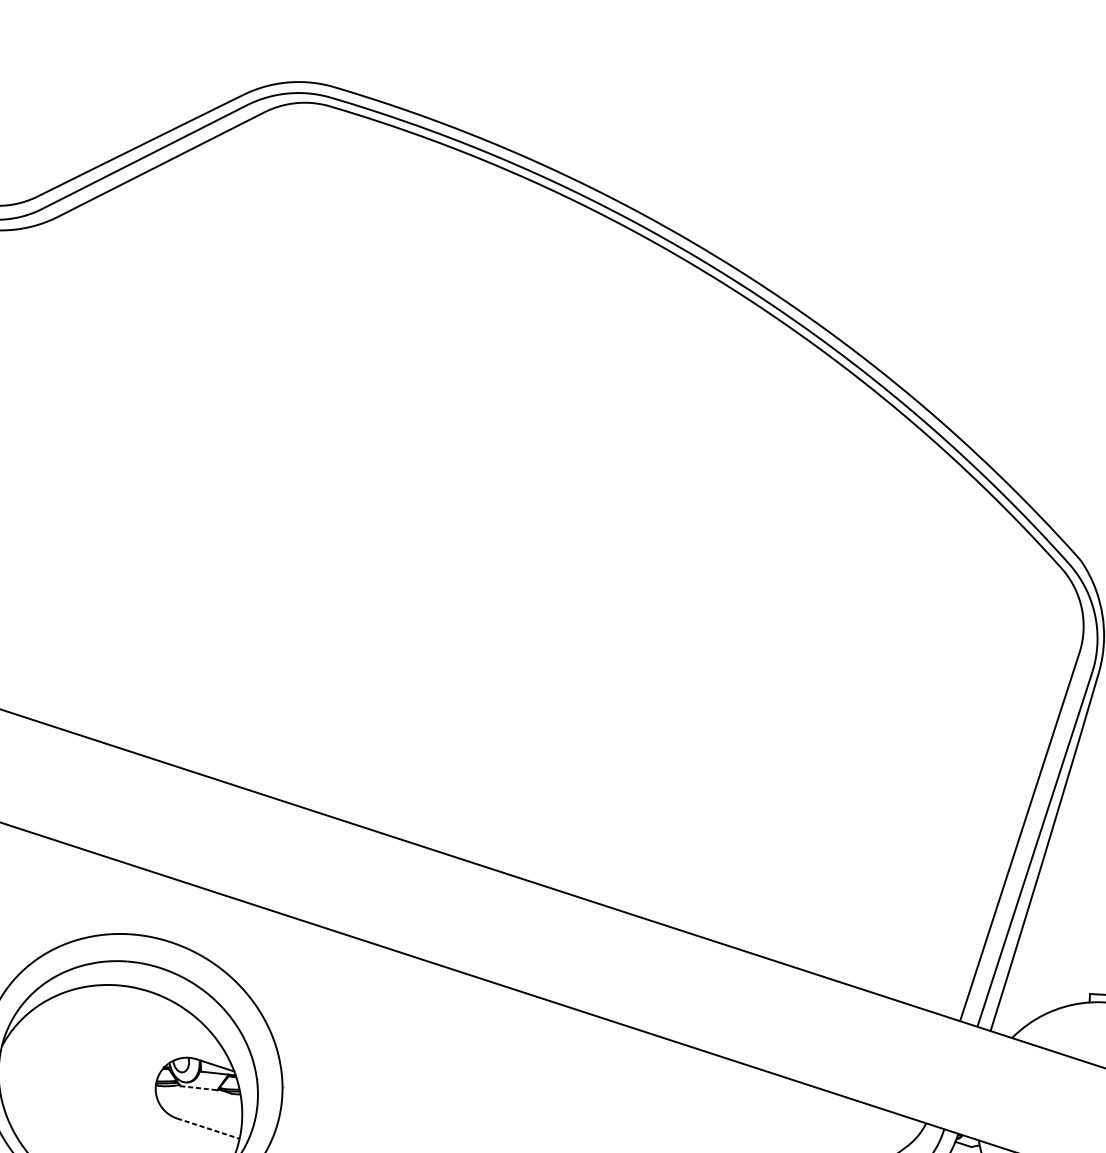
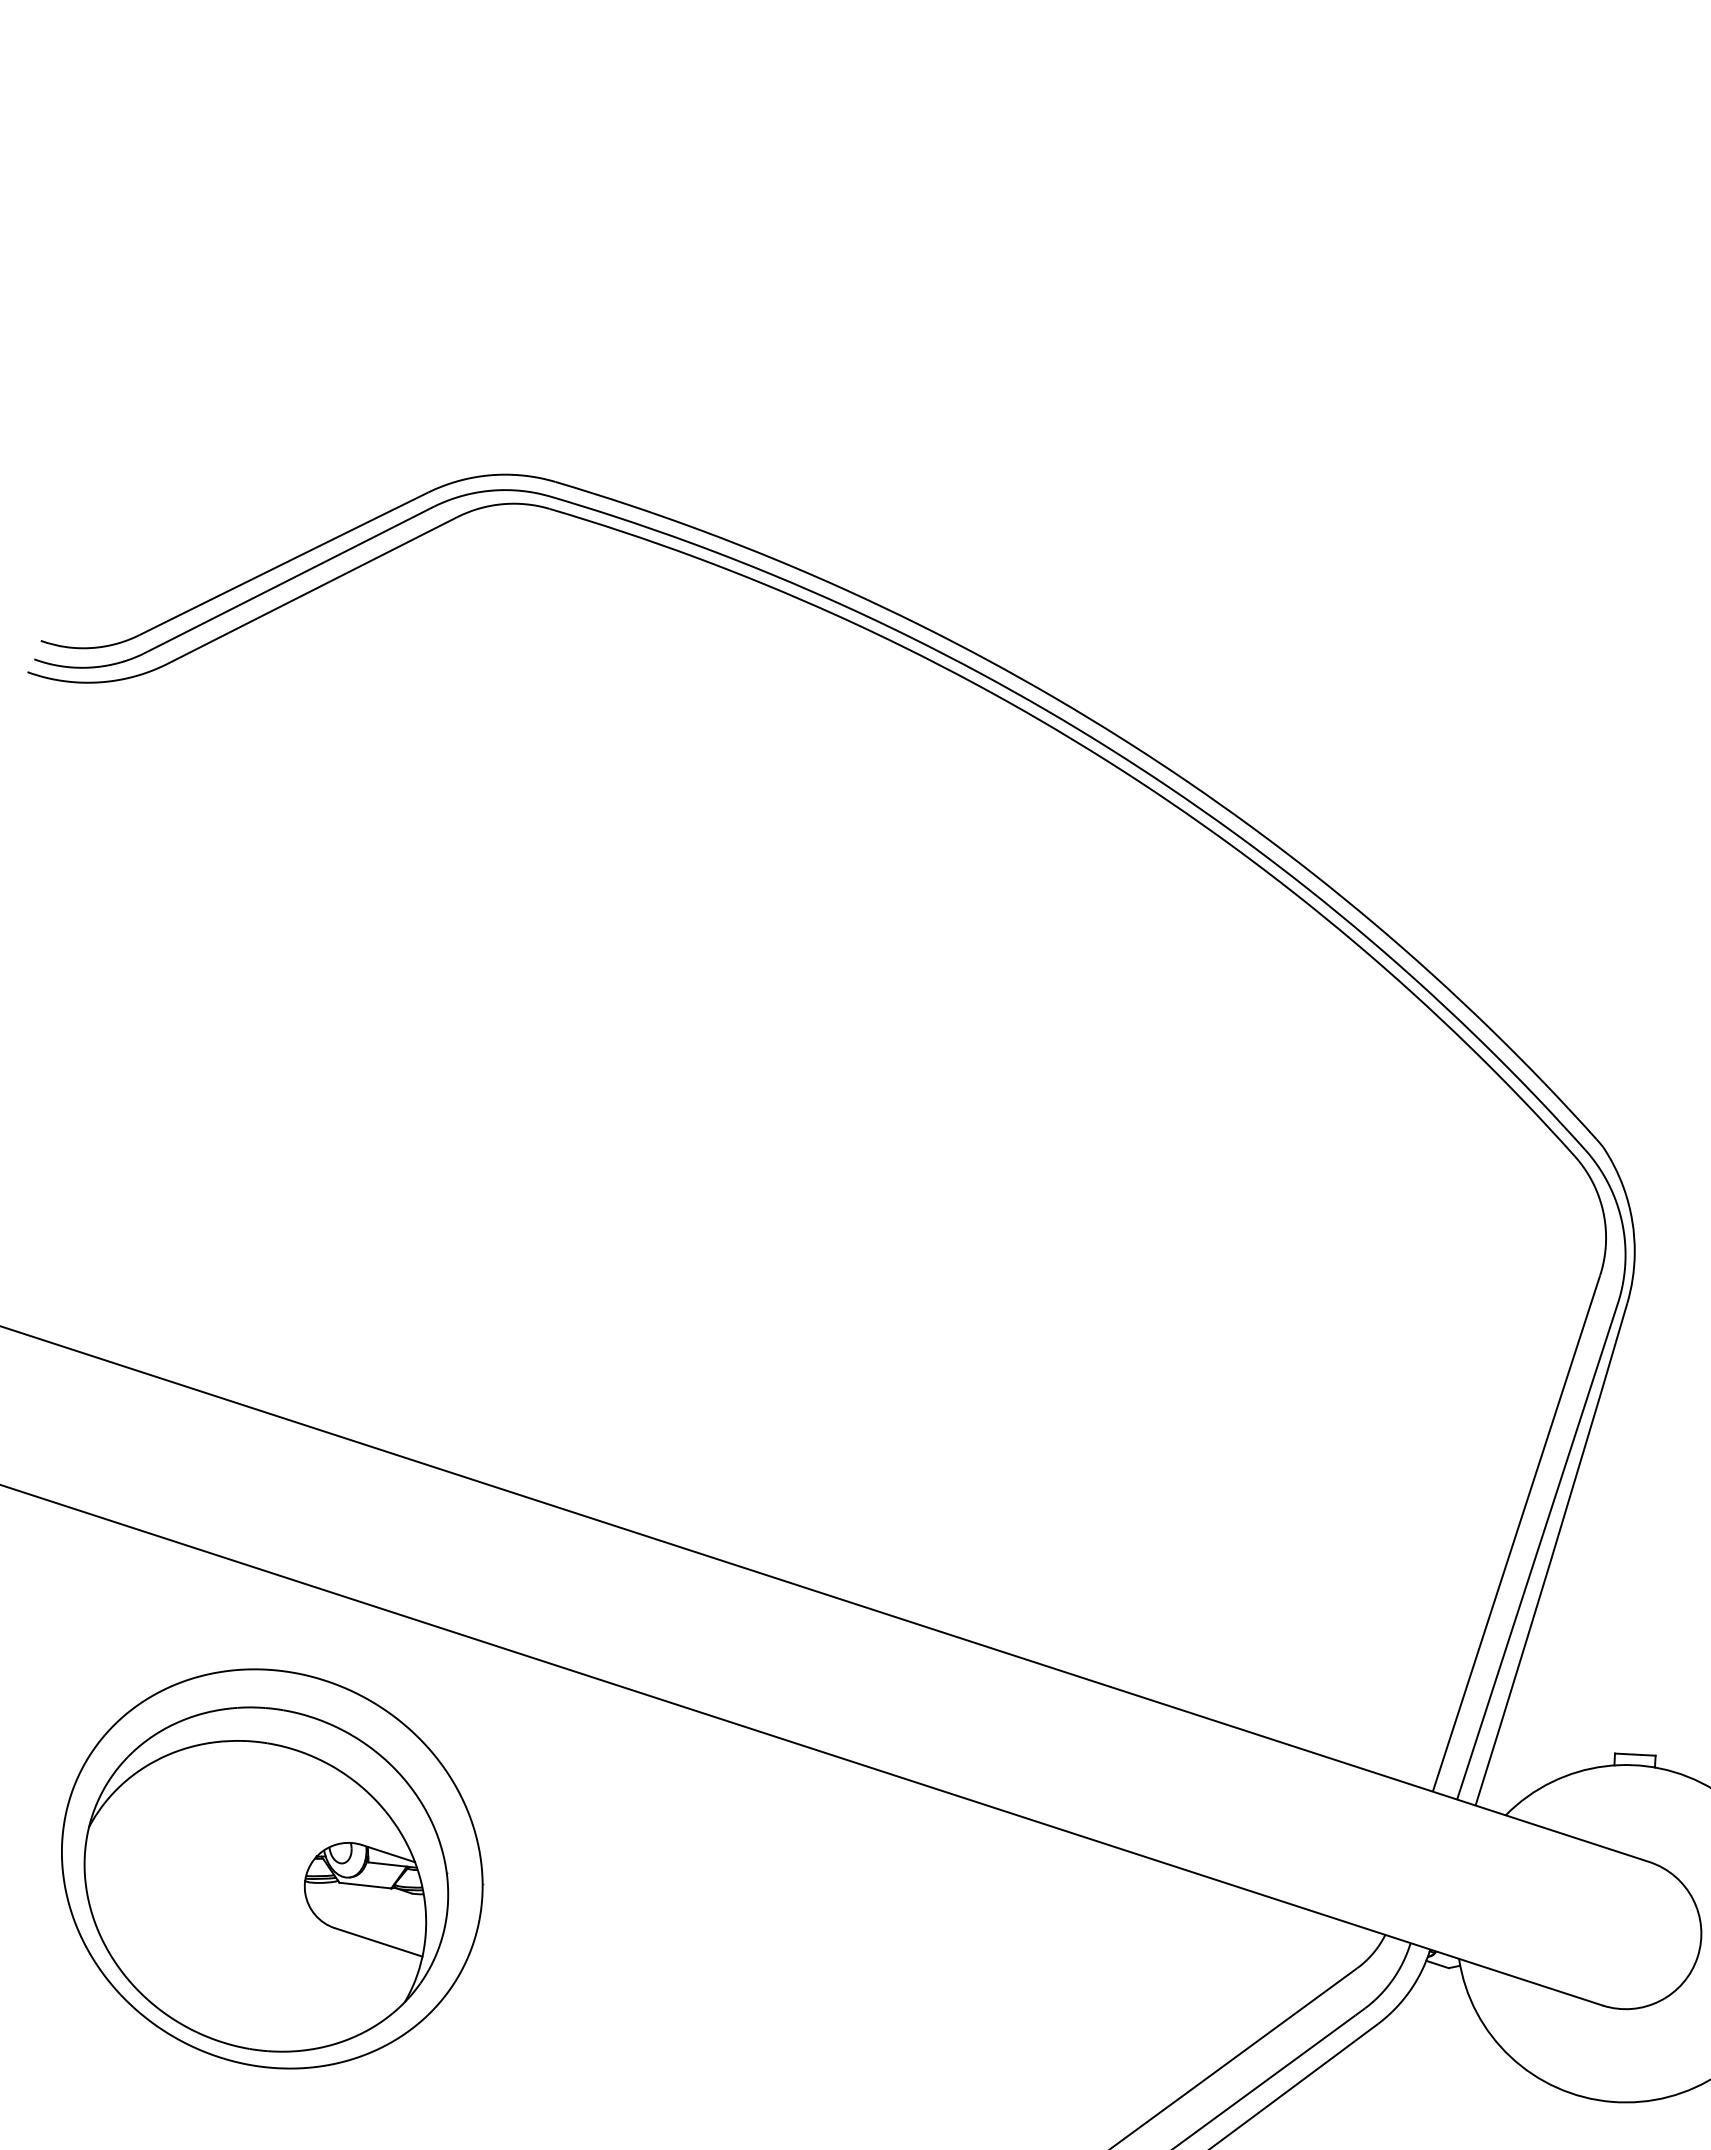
line: (198, 1088) -> (365, 1885), dashed -> solid
line: (208, 1128) -> (379, 1942), dashed -> solid

